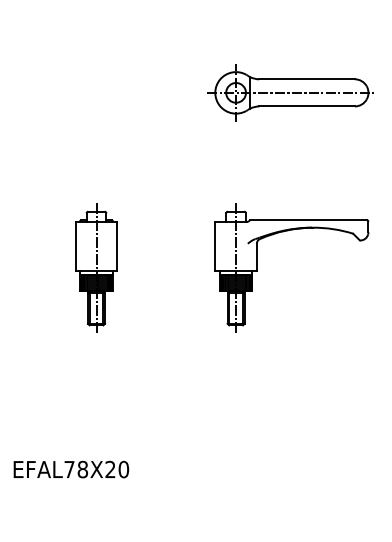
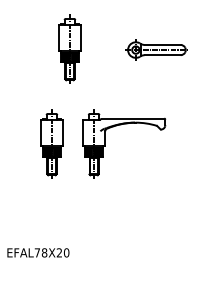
part: (129, 89) -> (69, 48), added
part: (290, 91) -> (156, 49), size x0.7
part: (287, 232) -> (121, 125), moved

